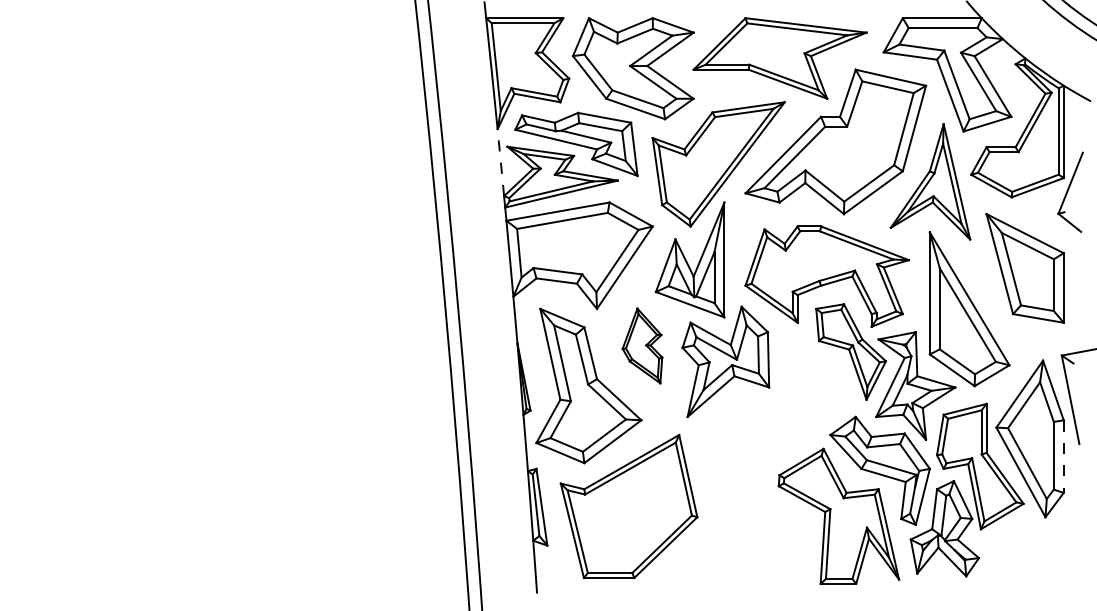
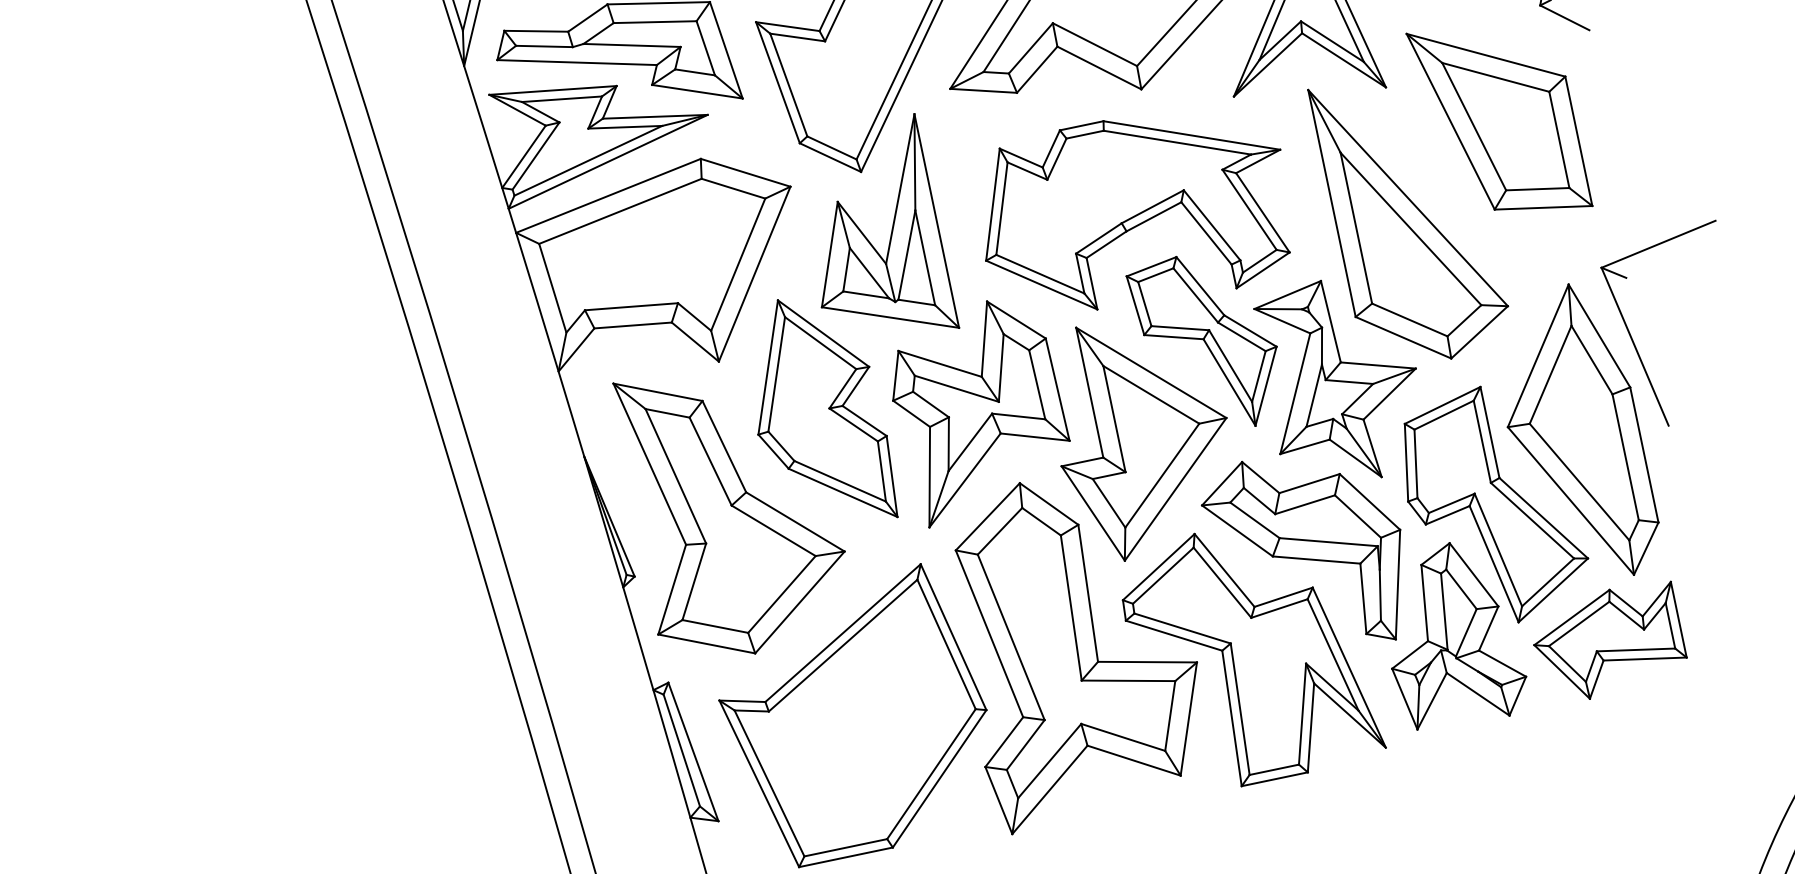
arc: (500, 162) -> (482, 126), dashed -> solid
part: (642, 345) -> (817, 411), size x1.67
part: (764, 454) -> (1086, 567), added
line: (1063, 457) -> (1644, 456), dashed -> solid
part: (1024, 549) -> (1607, 643), added

